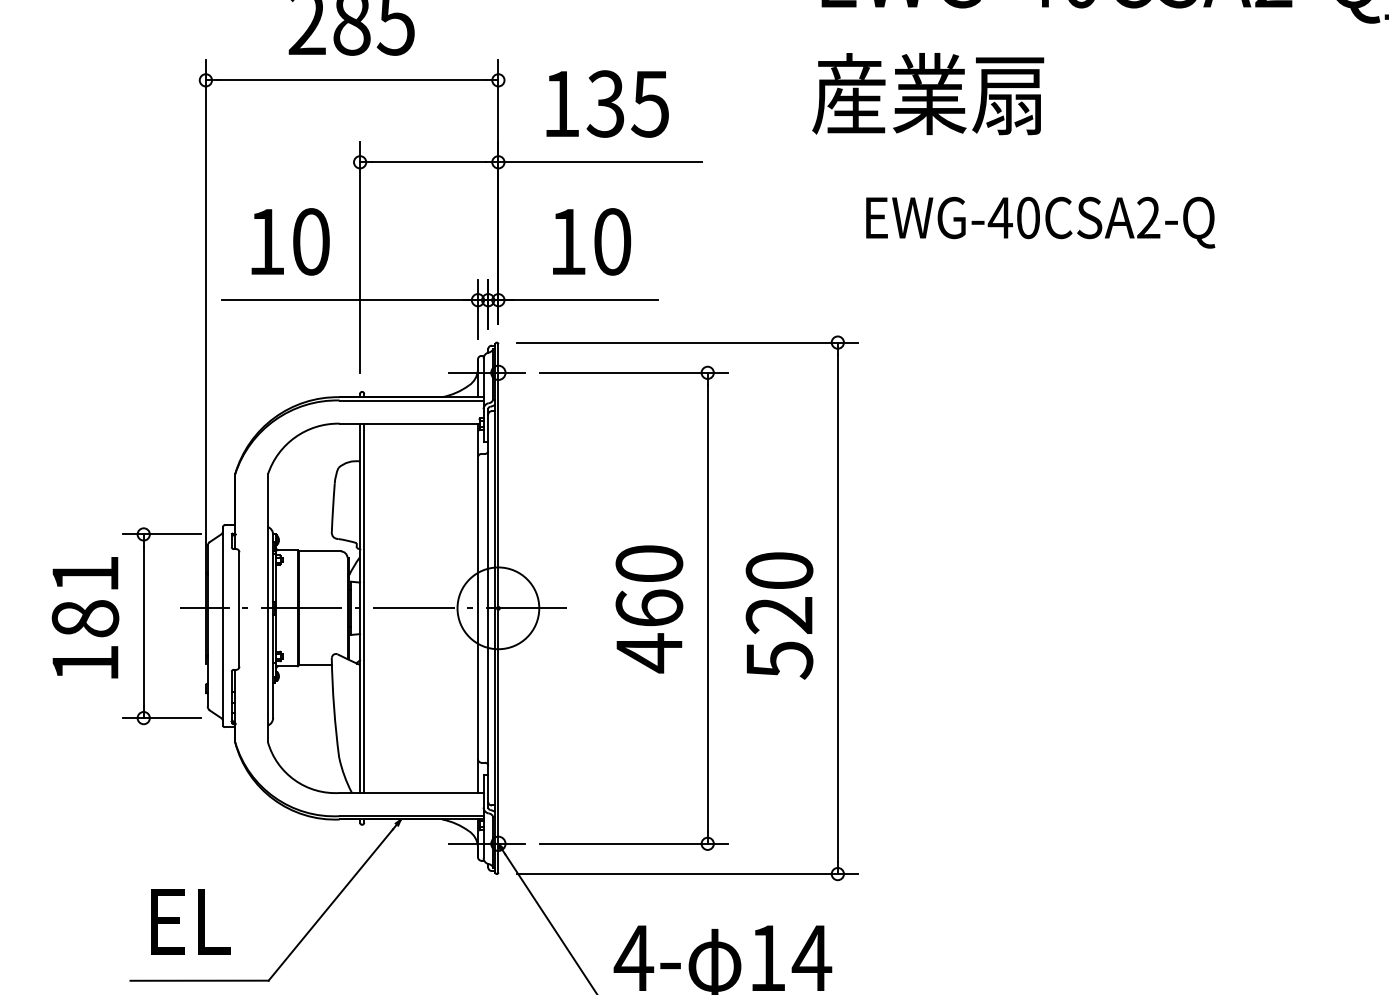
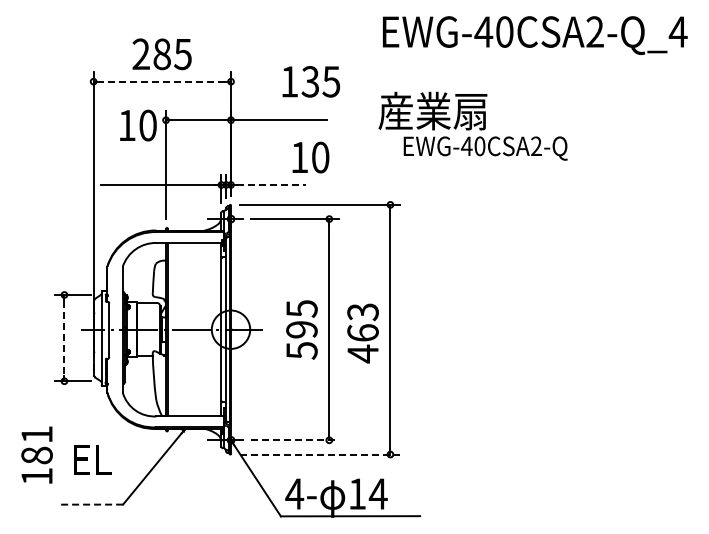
line: (352, 79) -> (162, 81), solid -> dashed
text: (927, 92) -> (432, 110), moved
text: (607, 103) -> (311, 81), moved
text: (290, 241) -> (138, 125), moved
text: (590, 241) -> (310, 157), moved
line: (584, 299) -> (271, 184), solid -> dashed
text: (648, 610) -> (301, 330), 460 -> 595
text: (84, 616) -> (36, 454), moved
text: (778, 616) -> (362, 333), 520 -> 463
line: (143, 627) -> (64, 338), solid -> dashed
line: (635, 844) -> (295, 440), solid -> dashed
line: (688, 874) -> (320, 454), solid -> dashed
text: (190, 920) -> (92, 459), moved
line: (199, 980) -> (90, 504), solid -> dashed

